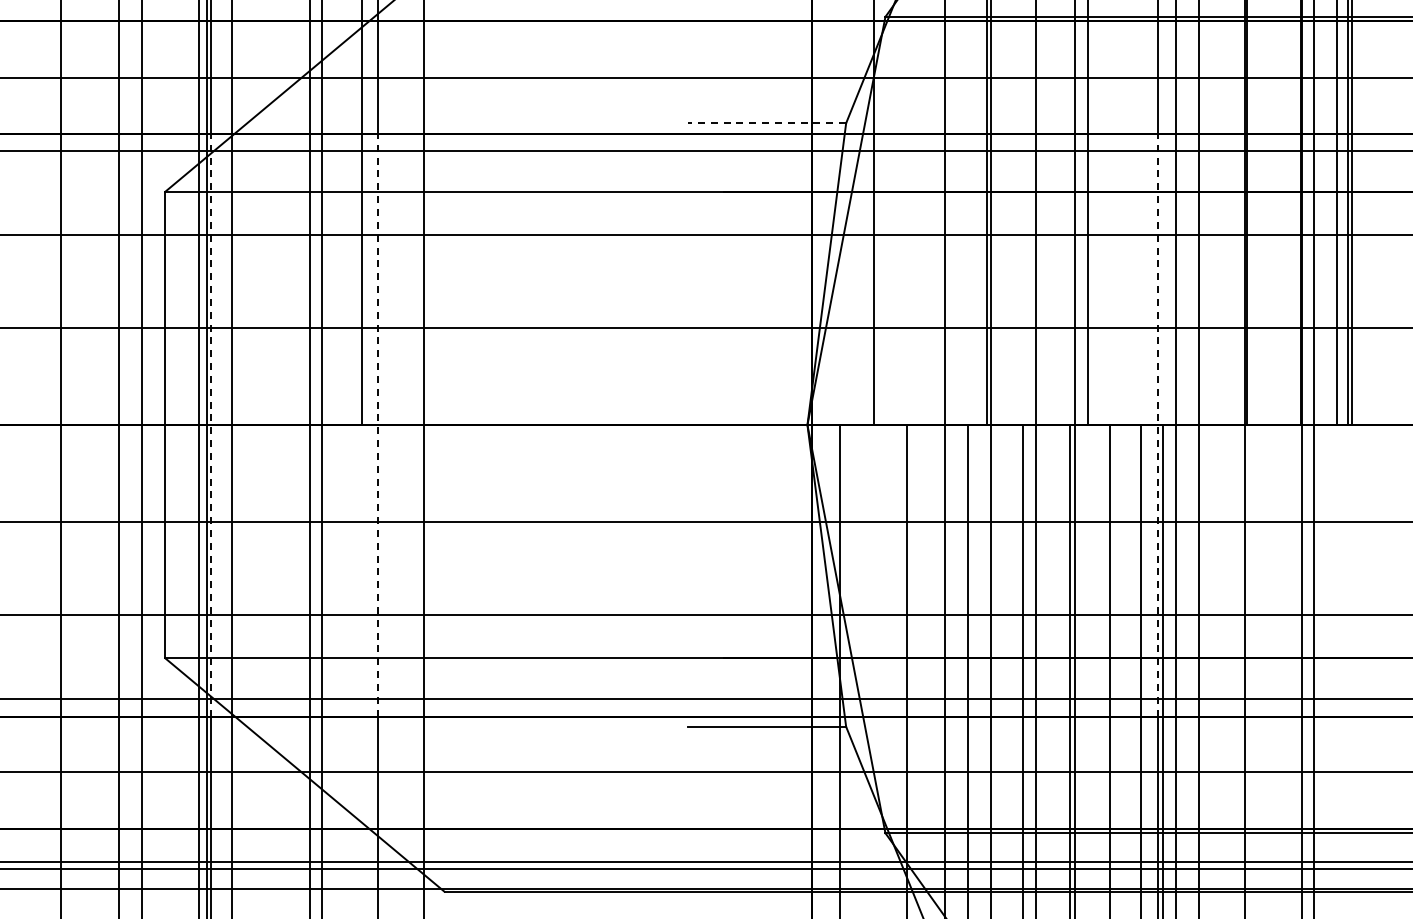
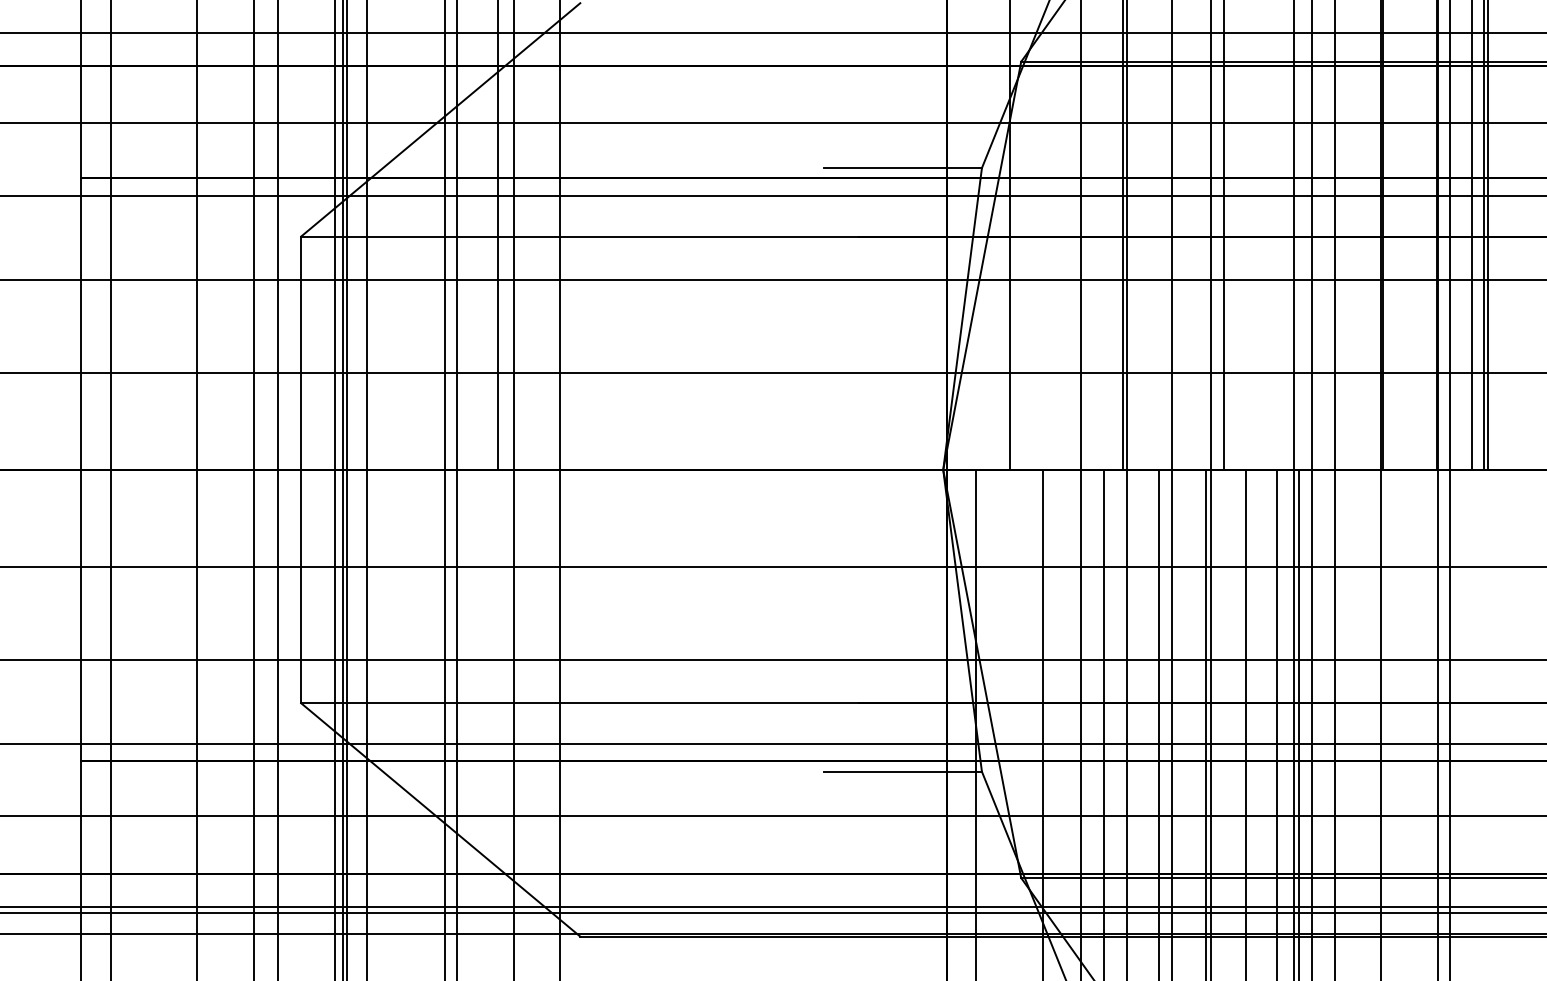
line: (767, 123) -> (903, 168), dashed -> solid
line: (211, 424) -> (347, 469), dashed -> solid
line: (378, 424) -> (514, 469), dashed -> solid
line: (1158, 424) -> (1294, 469), dashed -> solid

